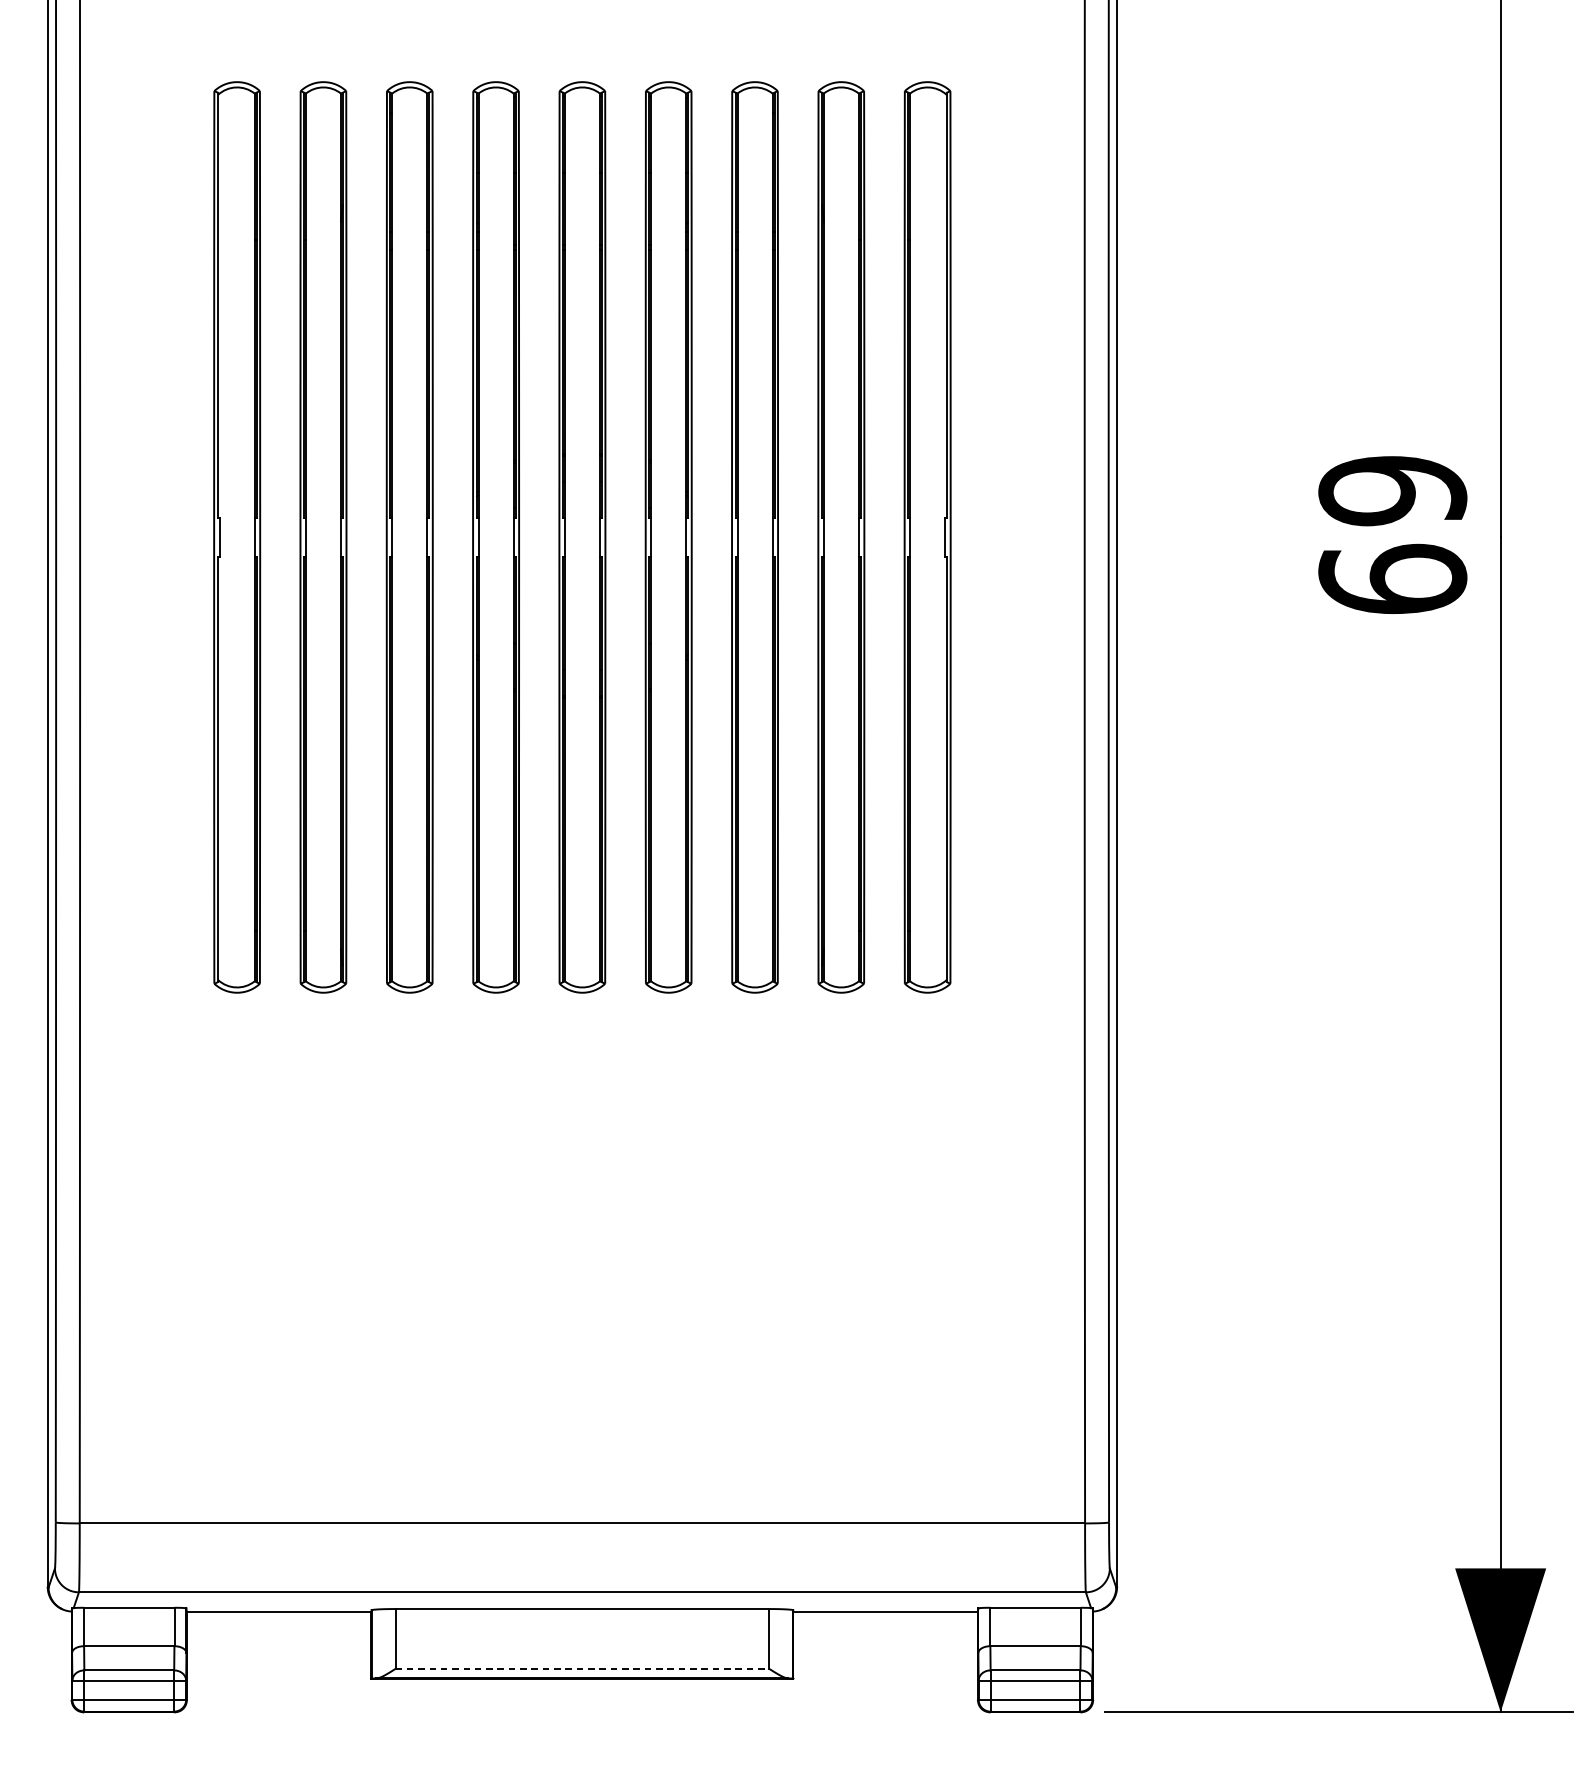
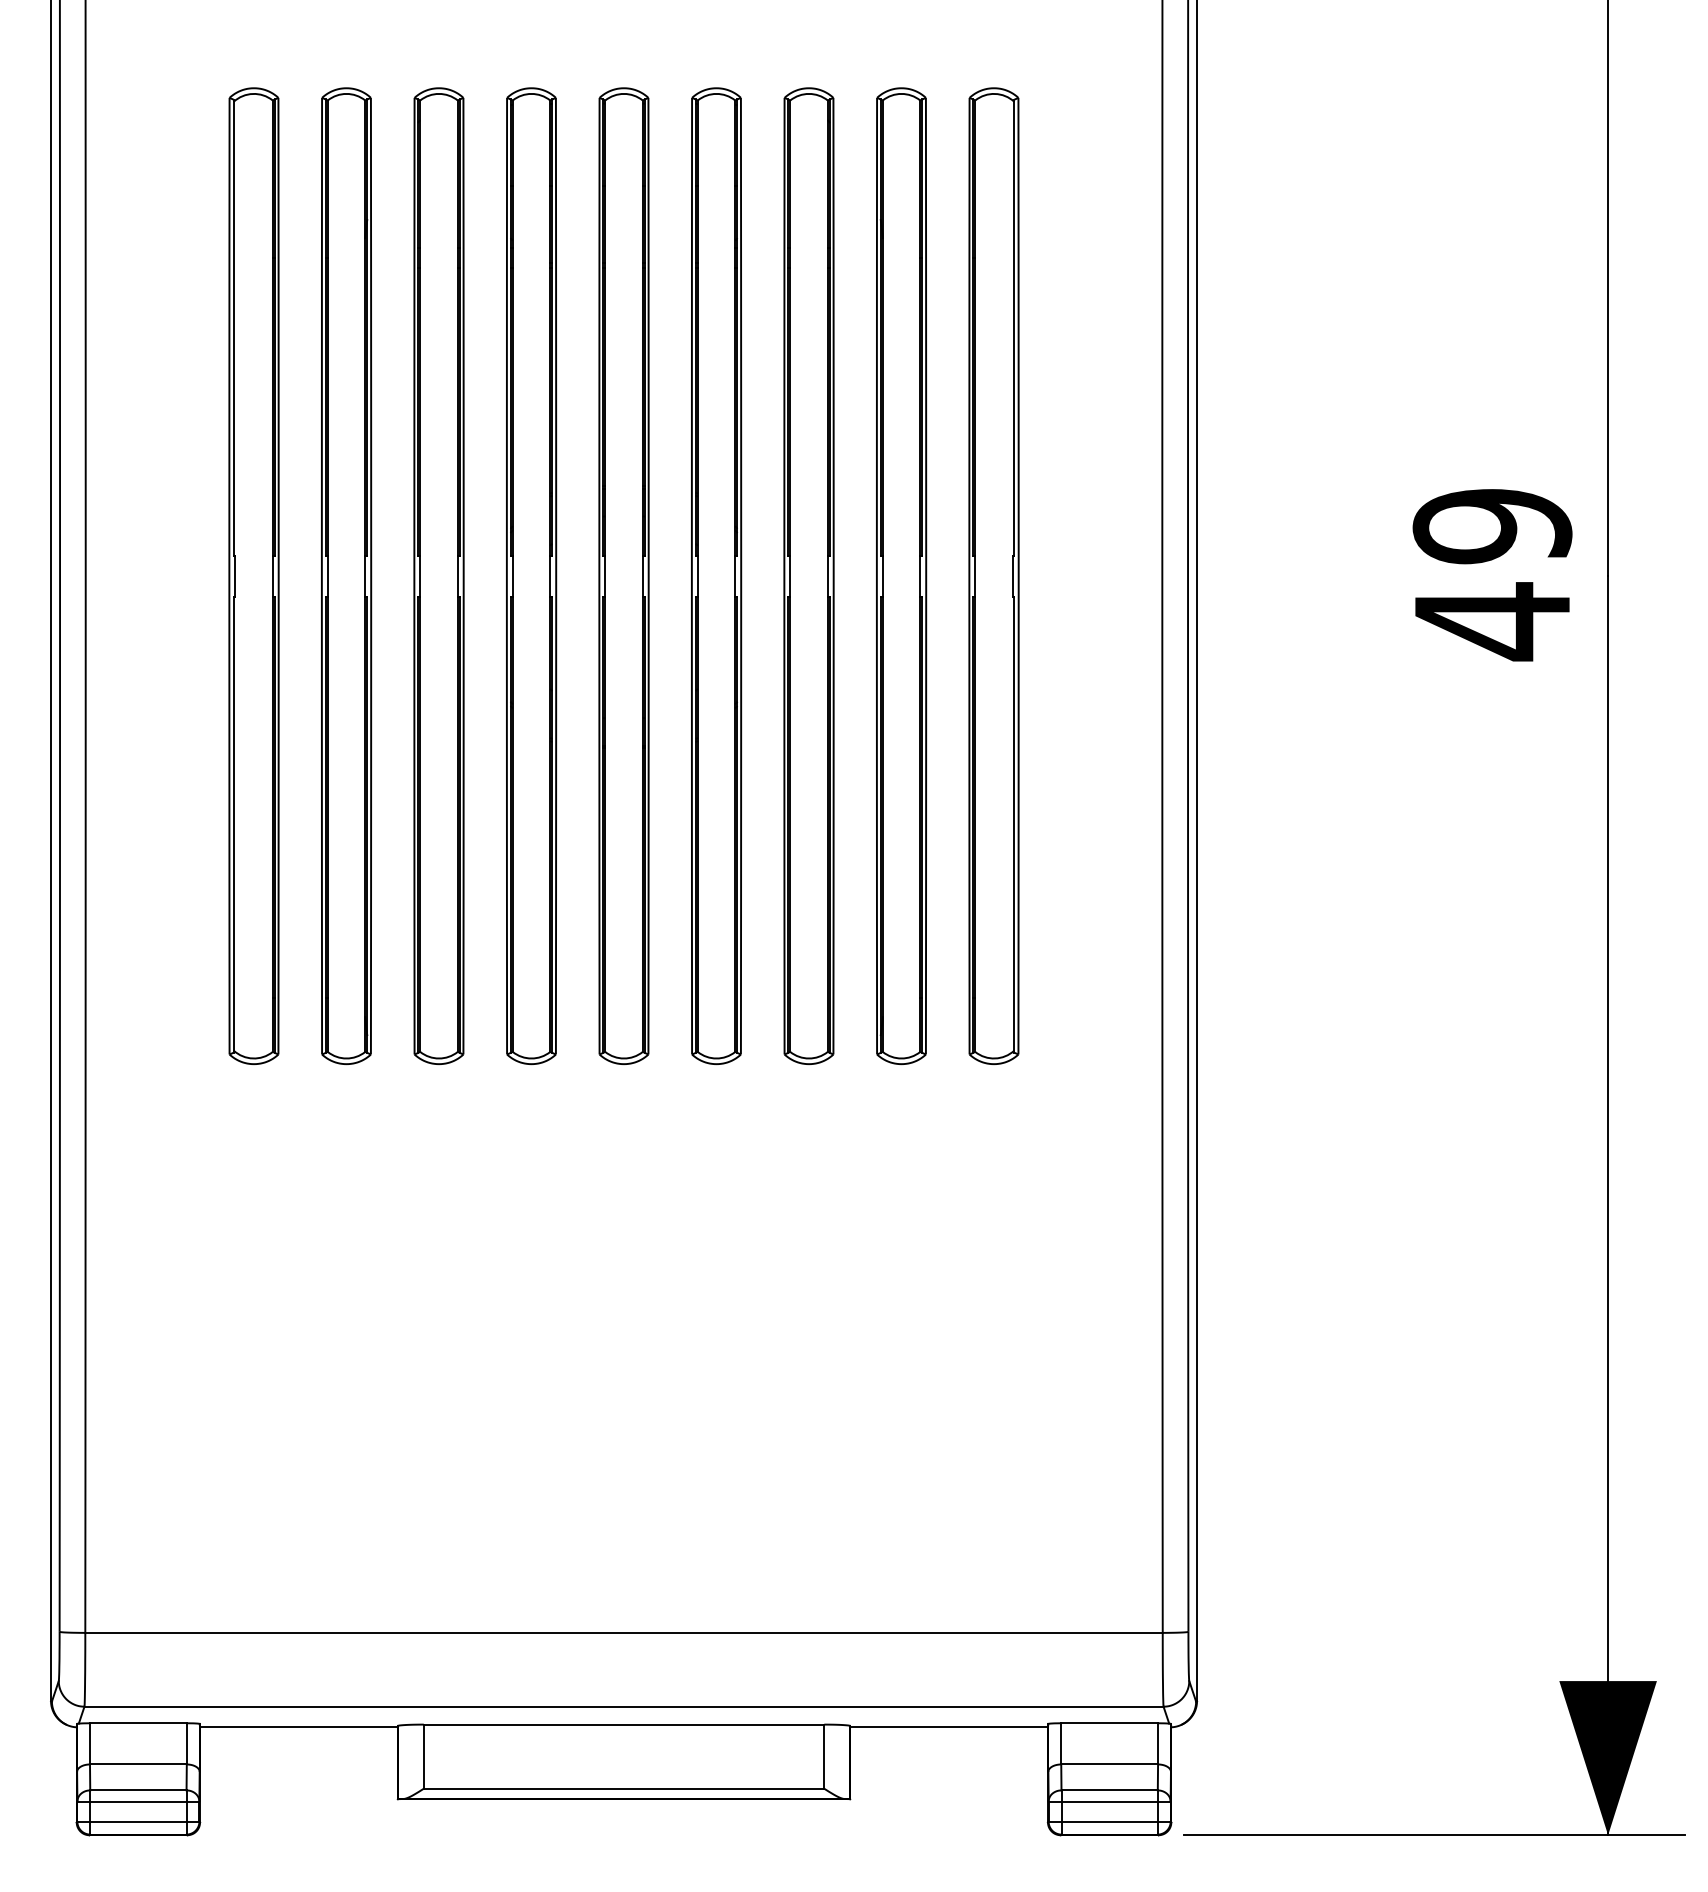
text: (1392, 579) -> (1492, 621), 69 -> 49
line: (582, 1668) -> (624, 1788), dashed -> solid

